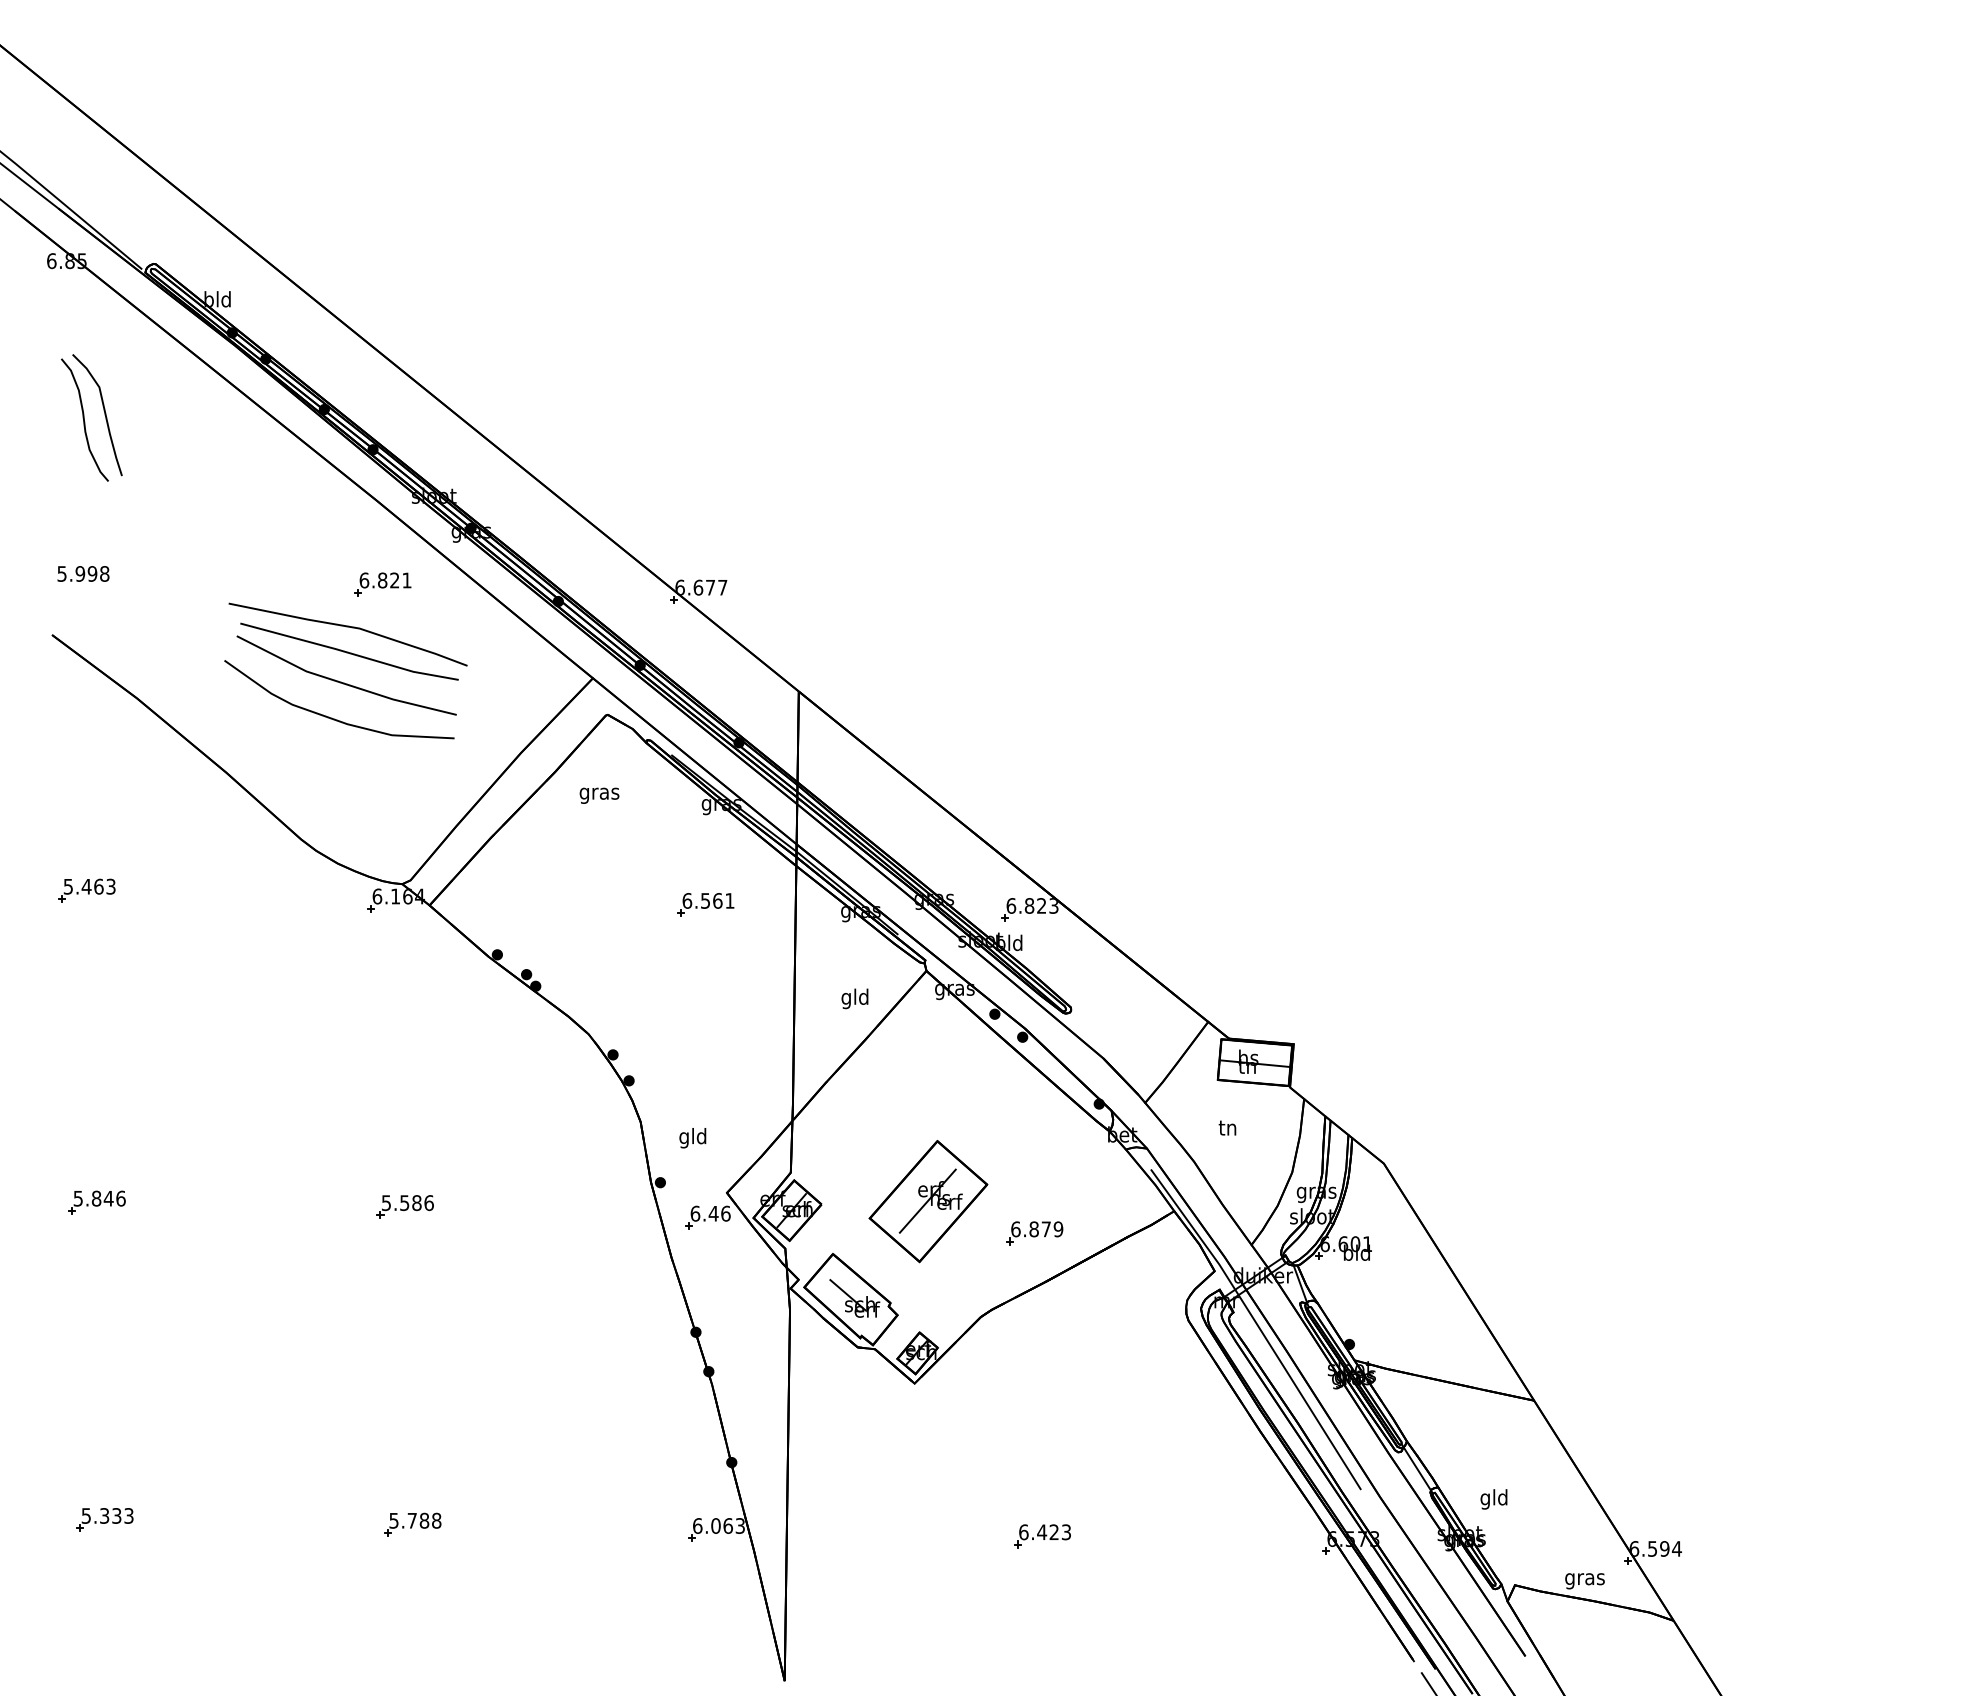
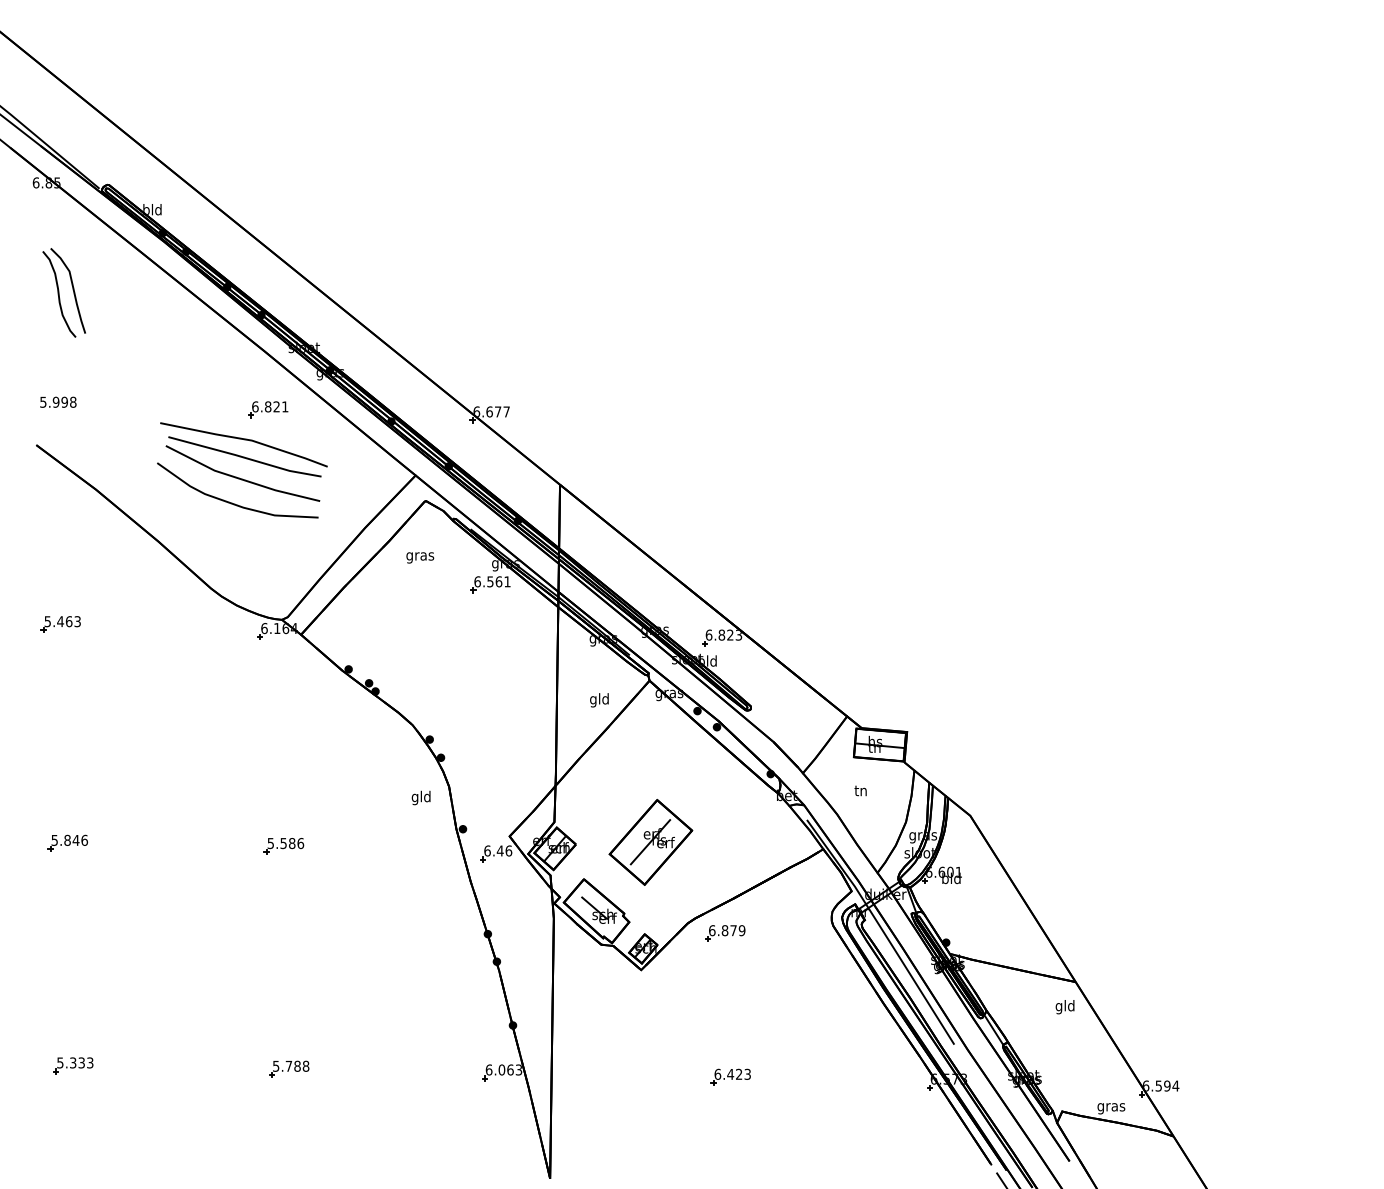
part: (705, 904) -> (490, 584), moved
text: (692, 1138) -> (420, 798), moved
part: (1034, 1233) -> (725, 933), moved
text: (1493, 1499) -> (1064, 1007), moved

